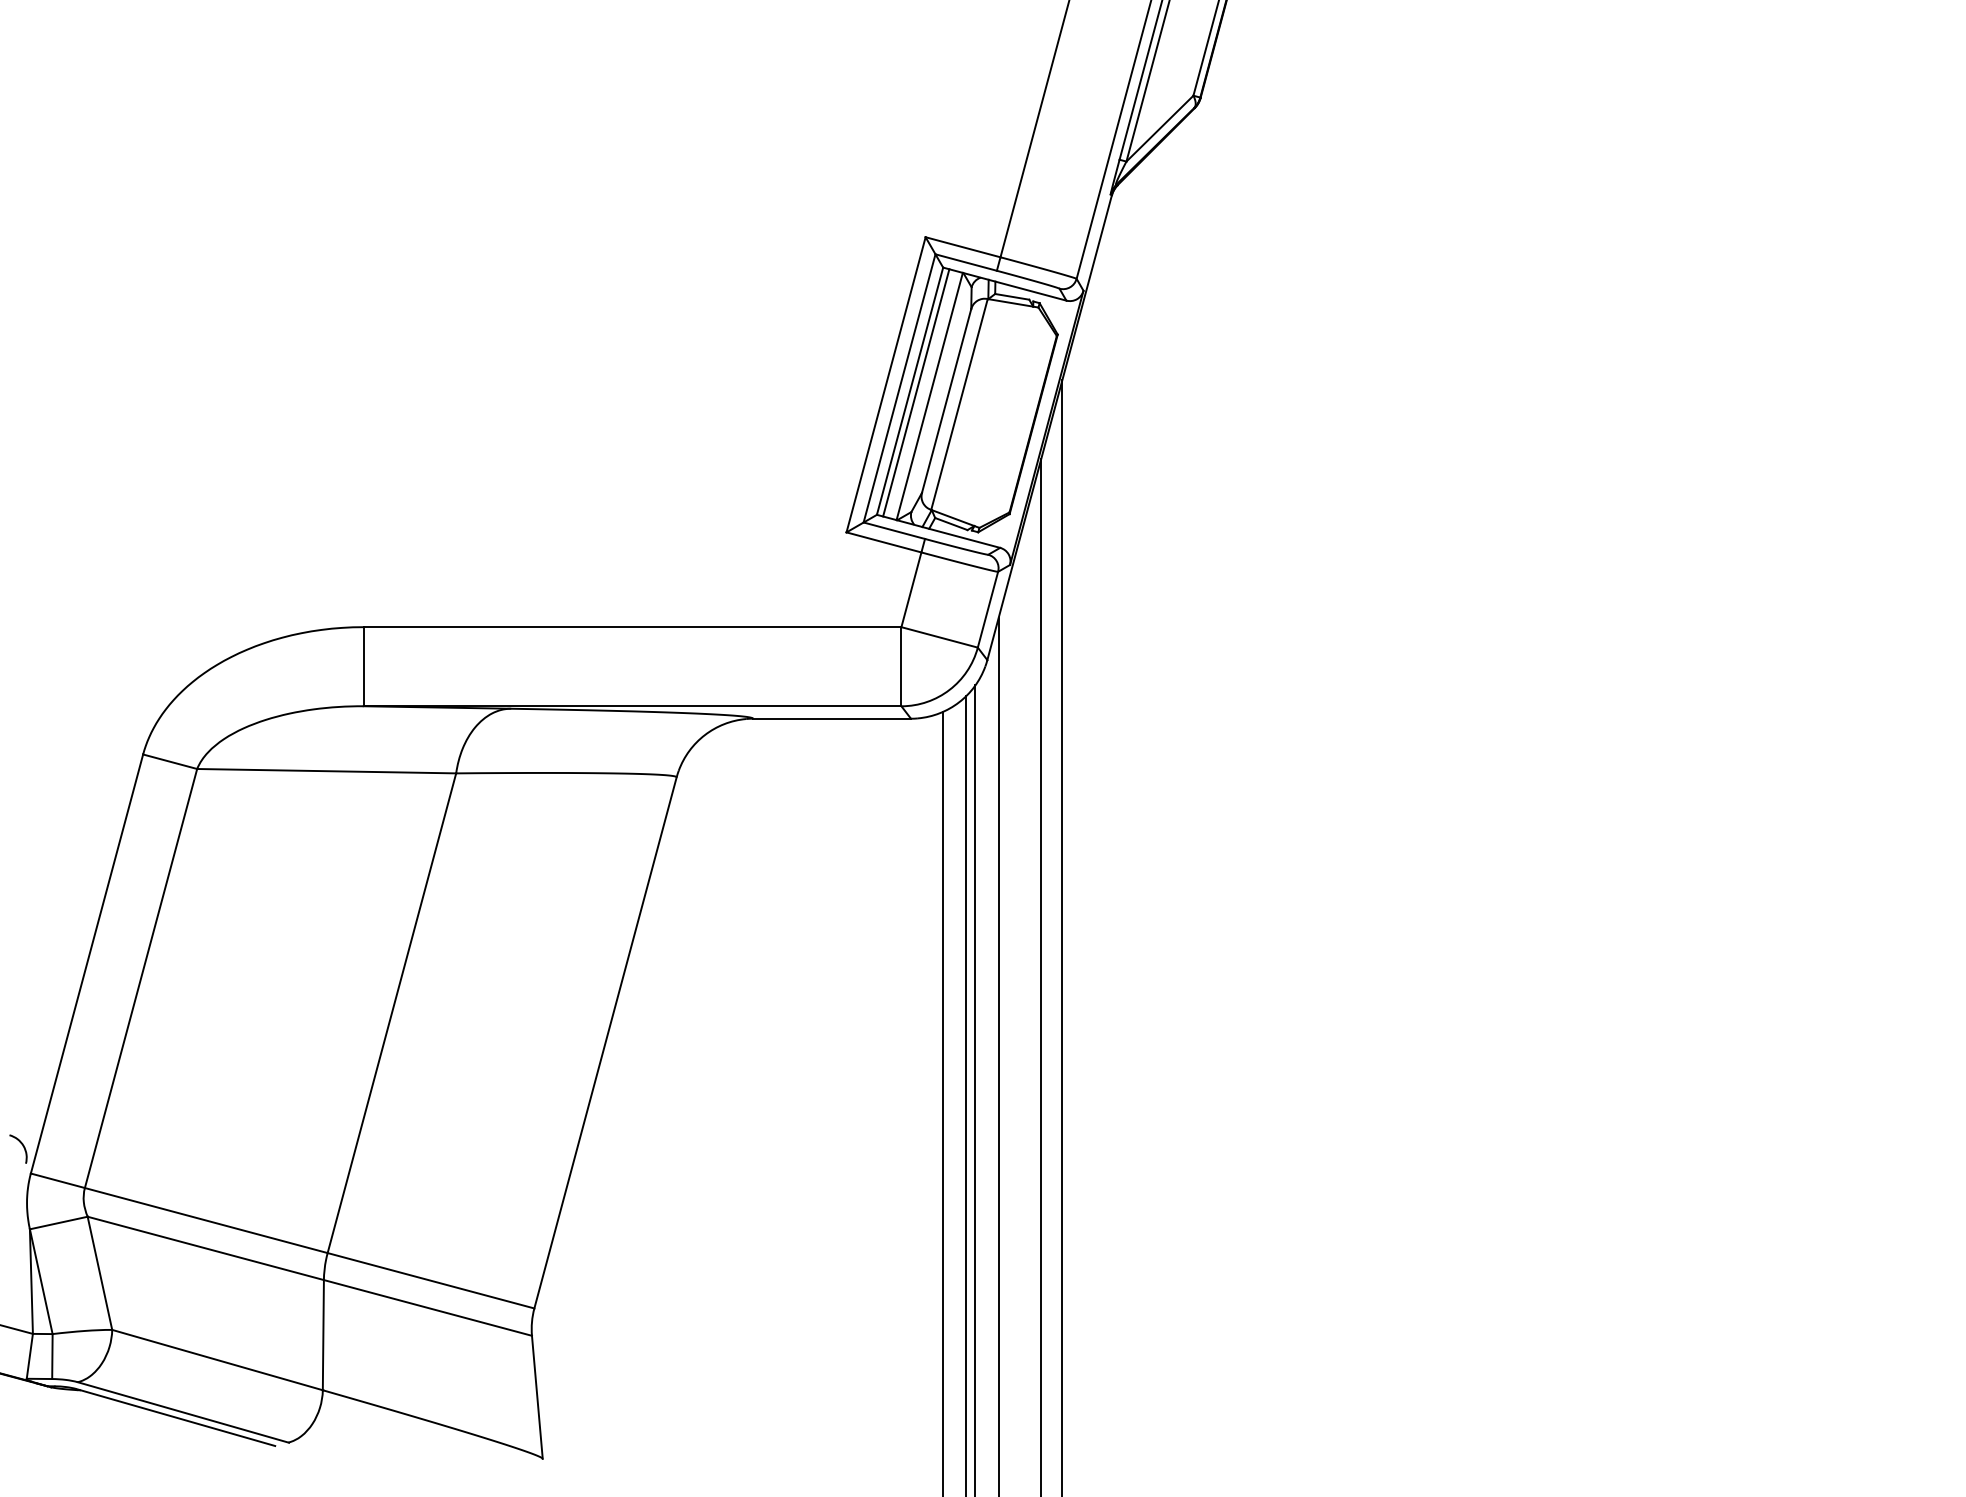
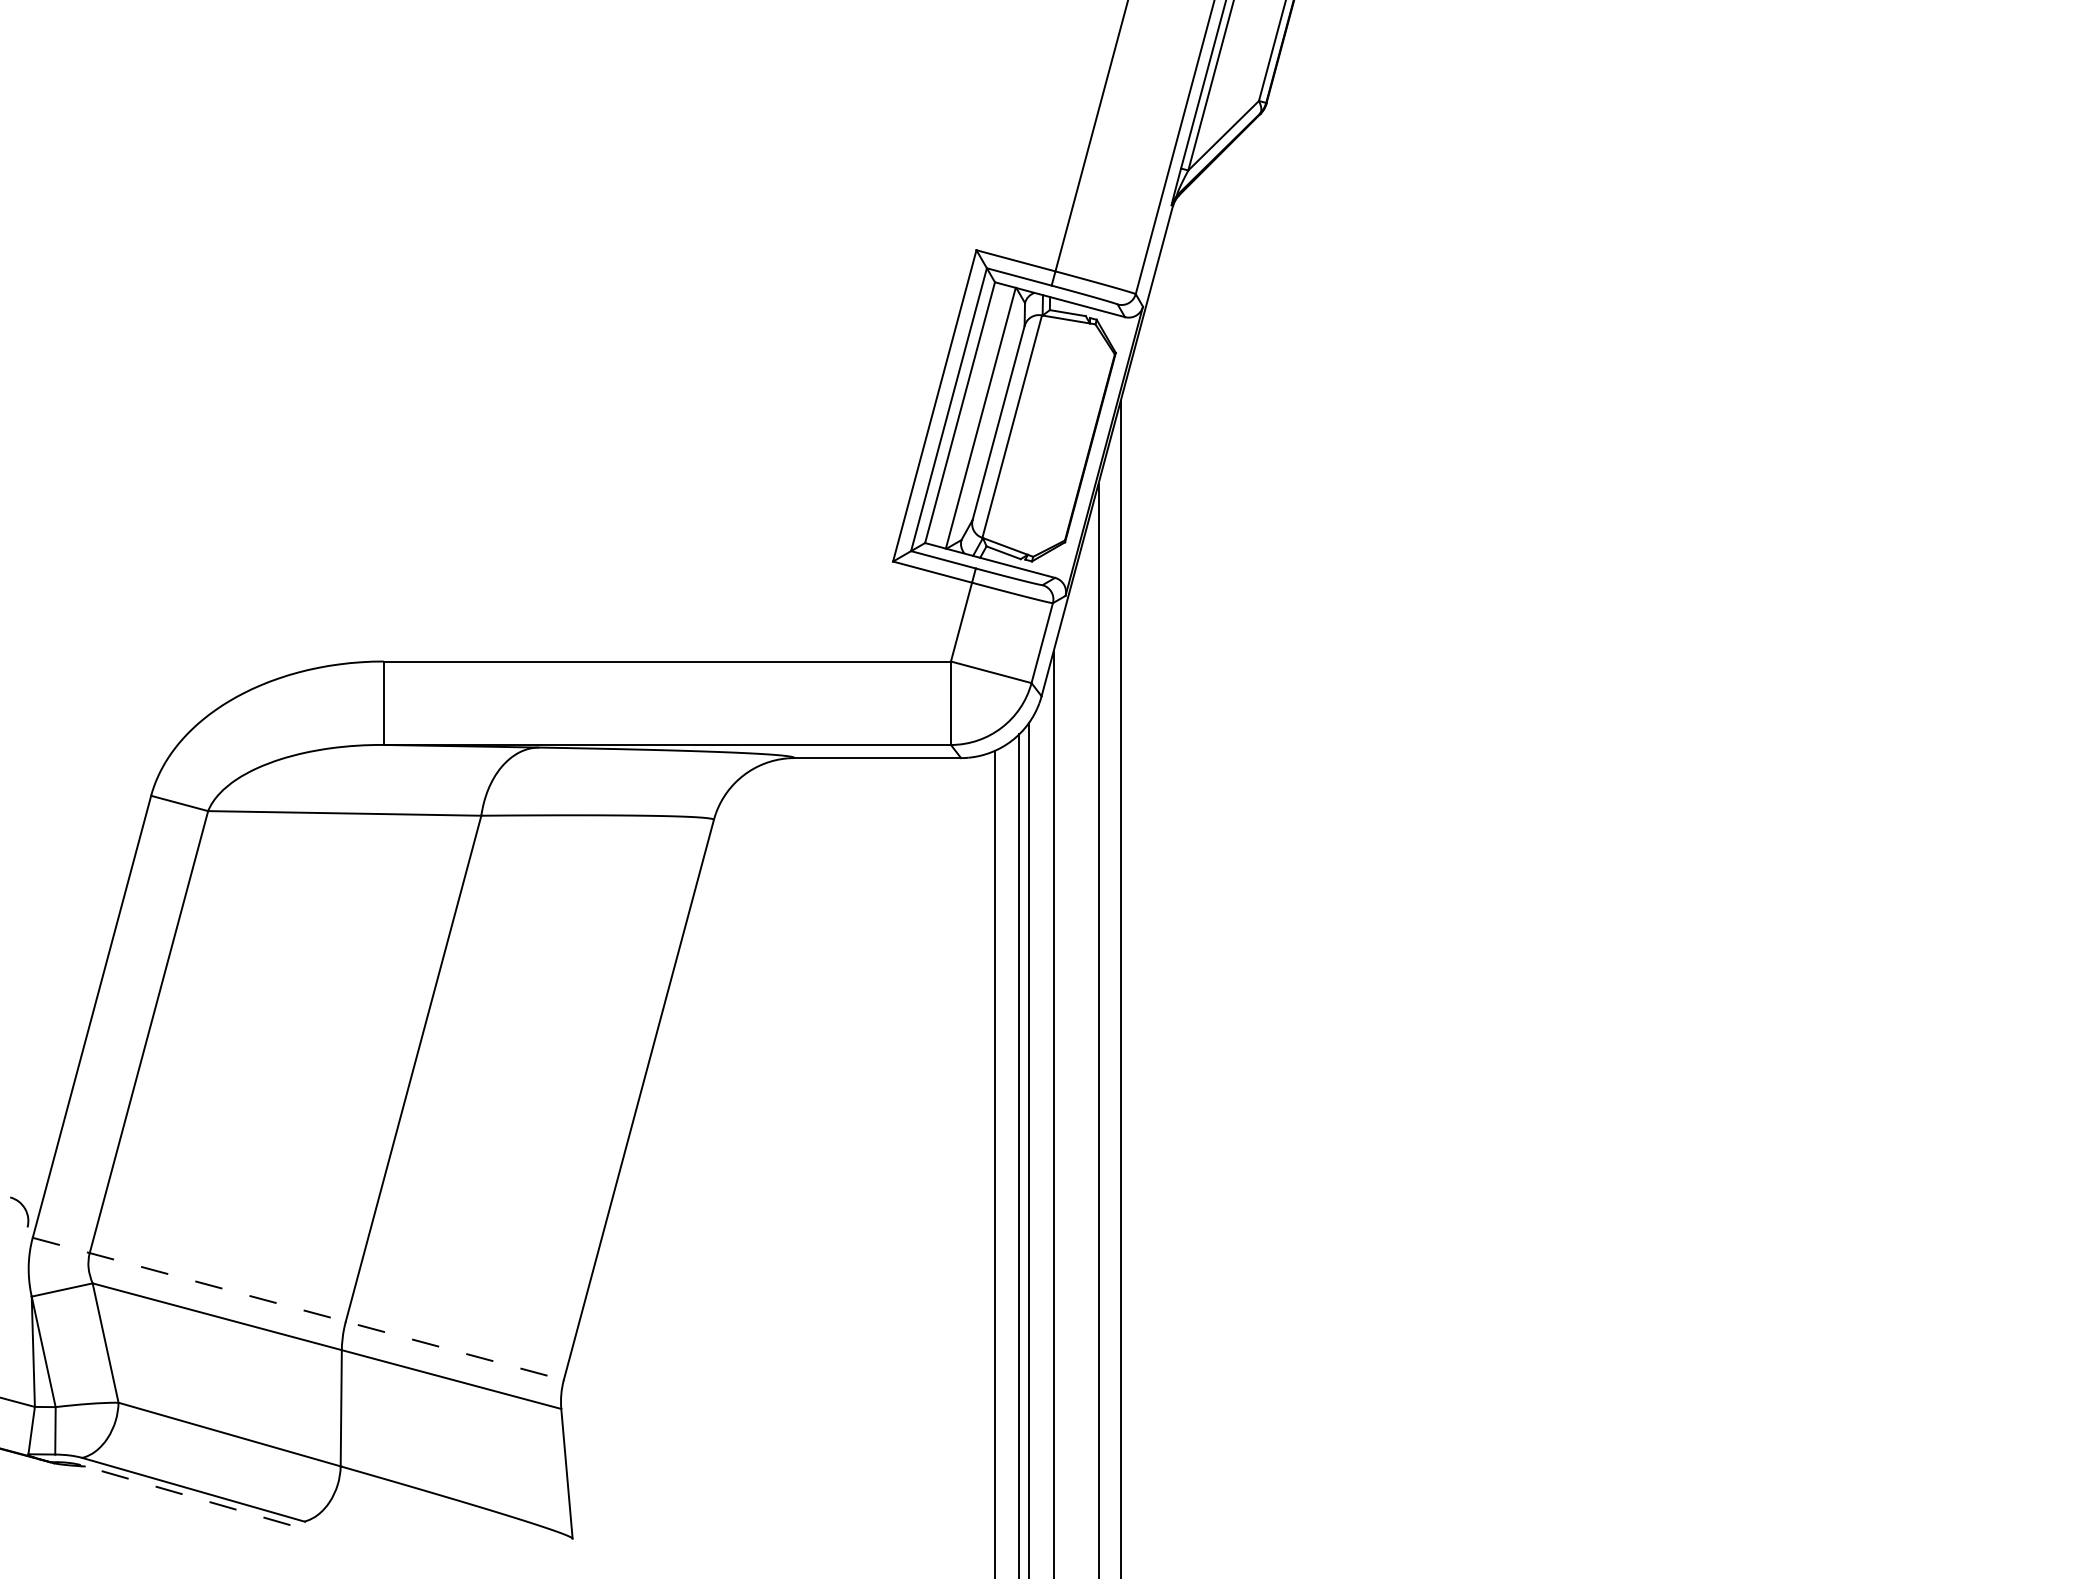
line: (916, 392) -> (966, 414), removed
line: (282, 1240) -> (298, 1308), solid -> dashed
line: (175, 1417) -> (185, 1495), solid -> dashed

